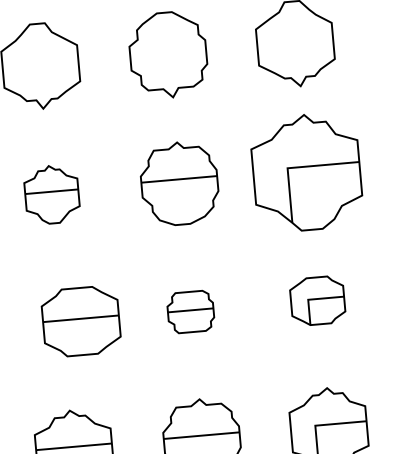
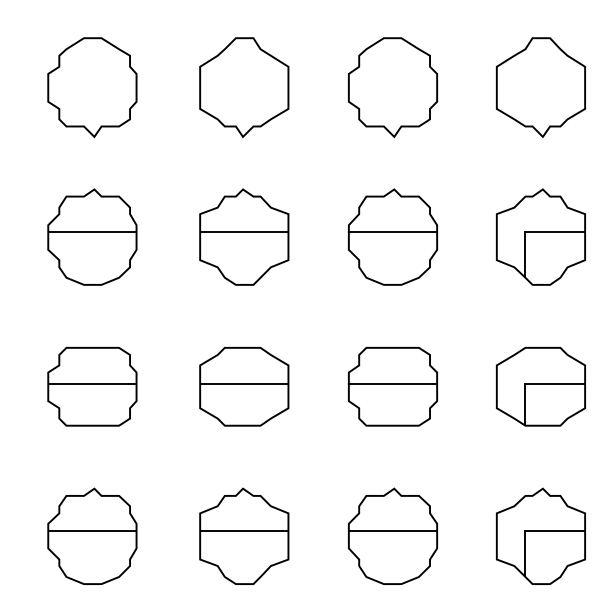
part: (306, 171) -> (540, 236), size x0.71
part: (52, 194) -> (244, 236), size x1.43
part: (317, 300) -> (540, 386), size x1.43
part: (190, 311) -> (392, 386), size x1.67
part: (81, 321) -> (244, 386), moved

